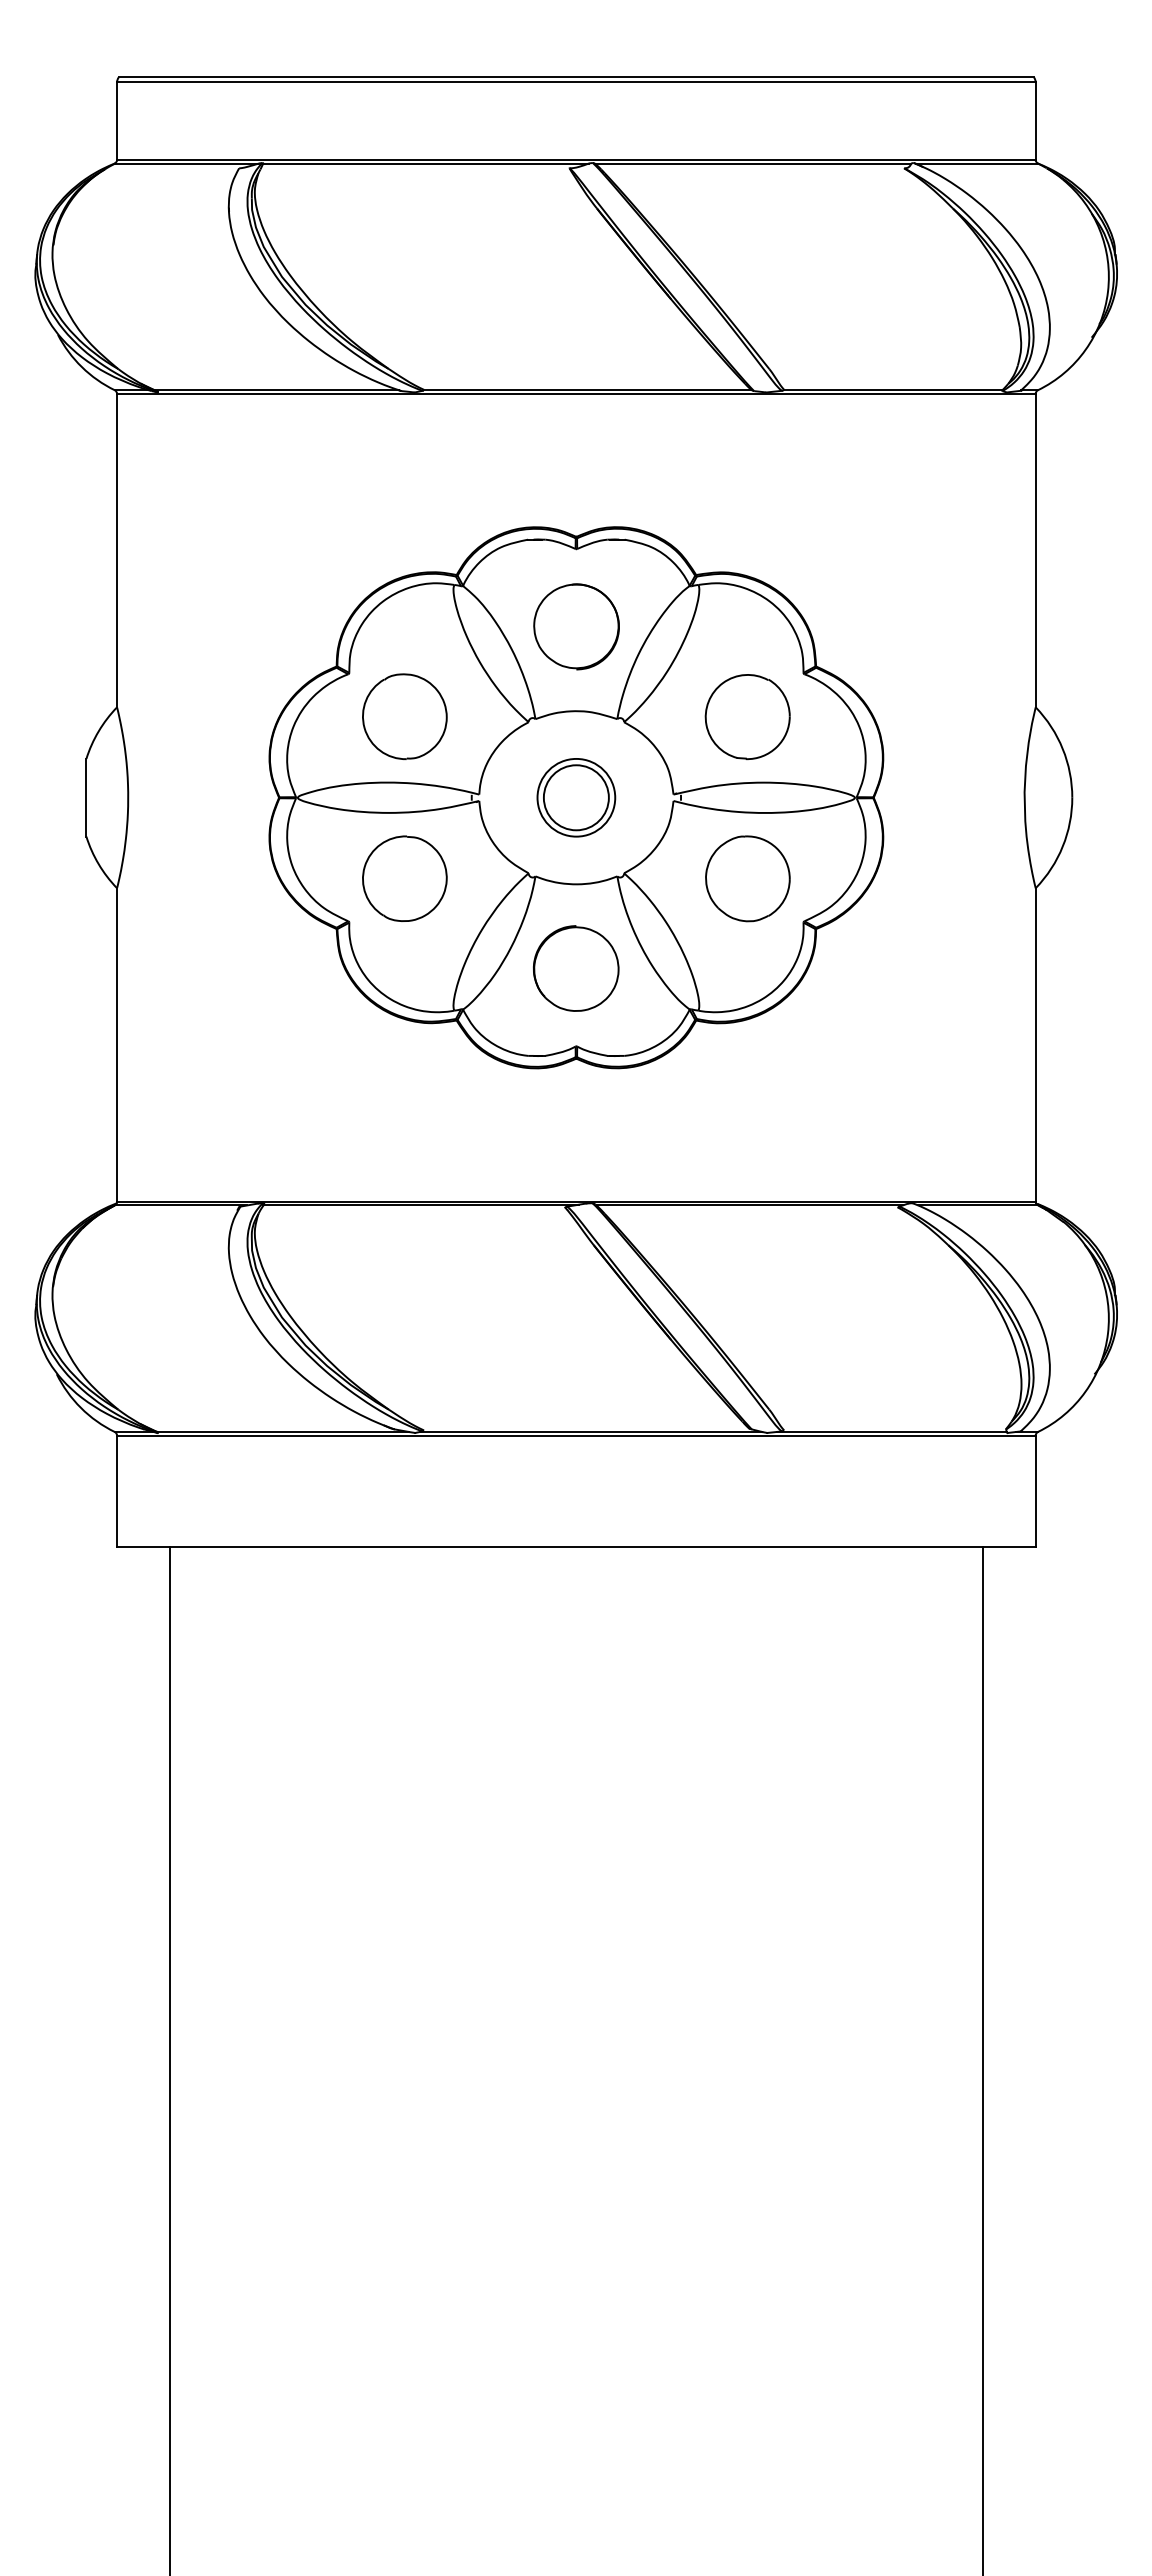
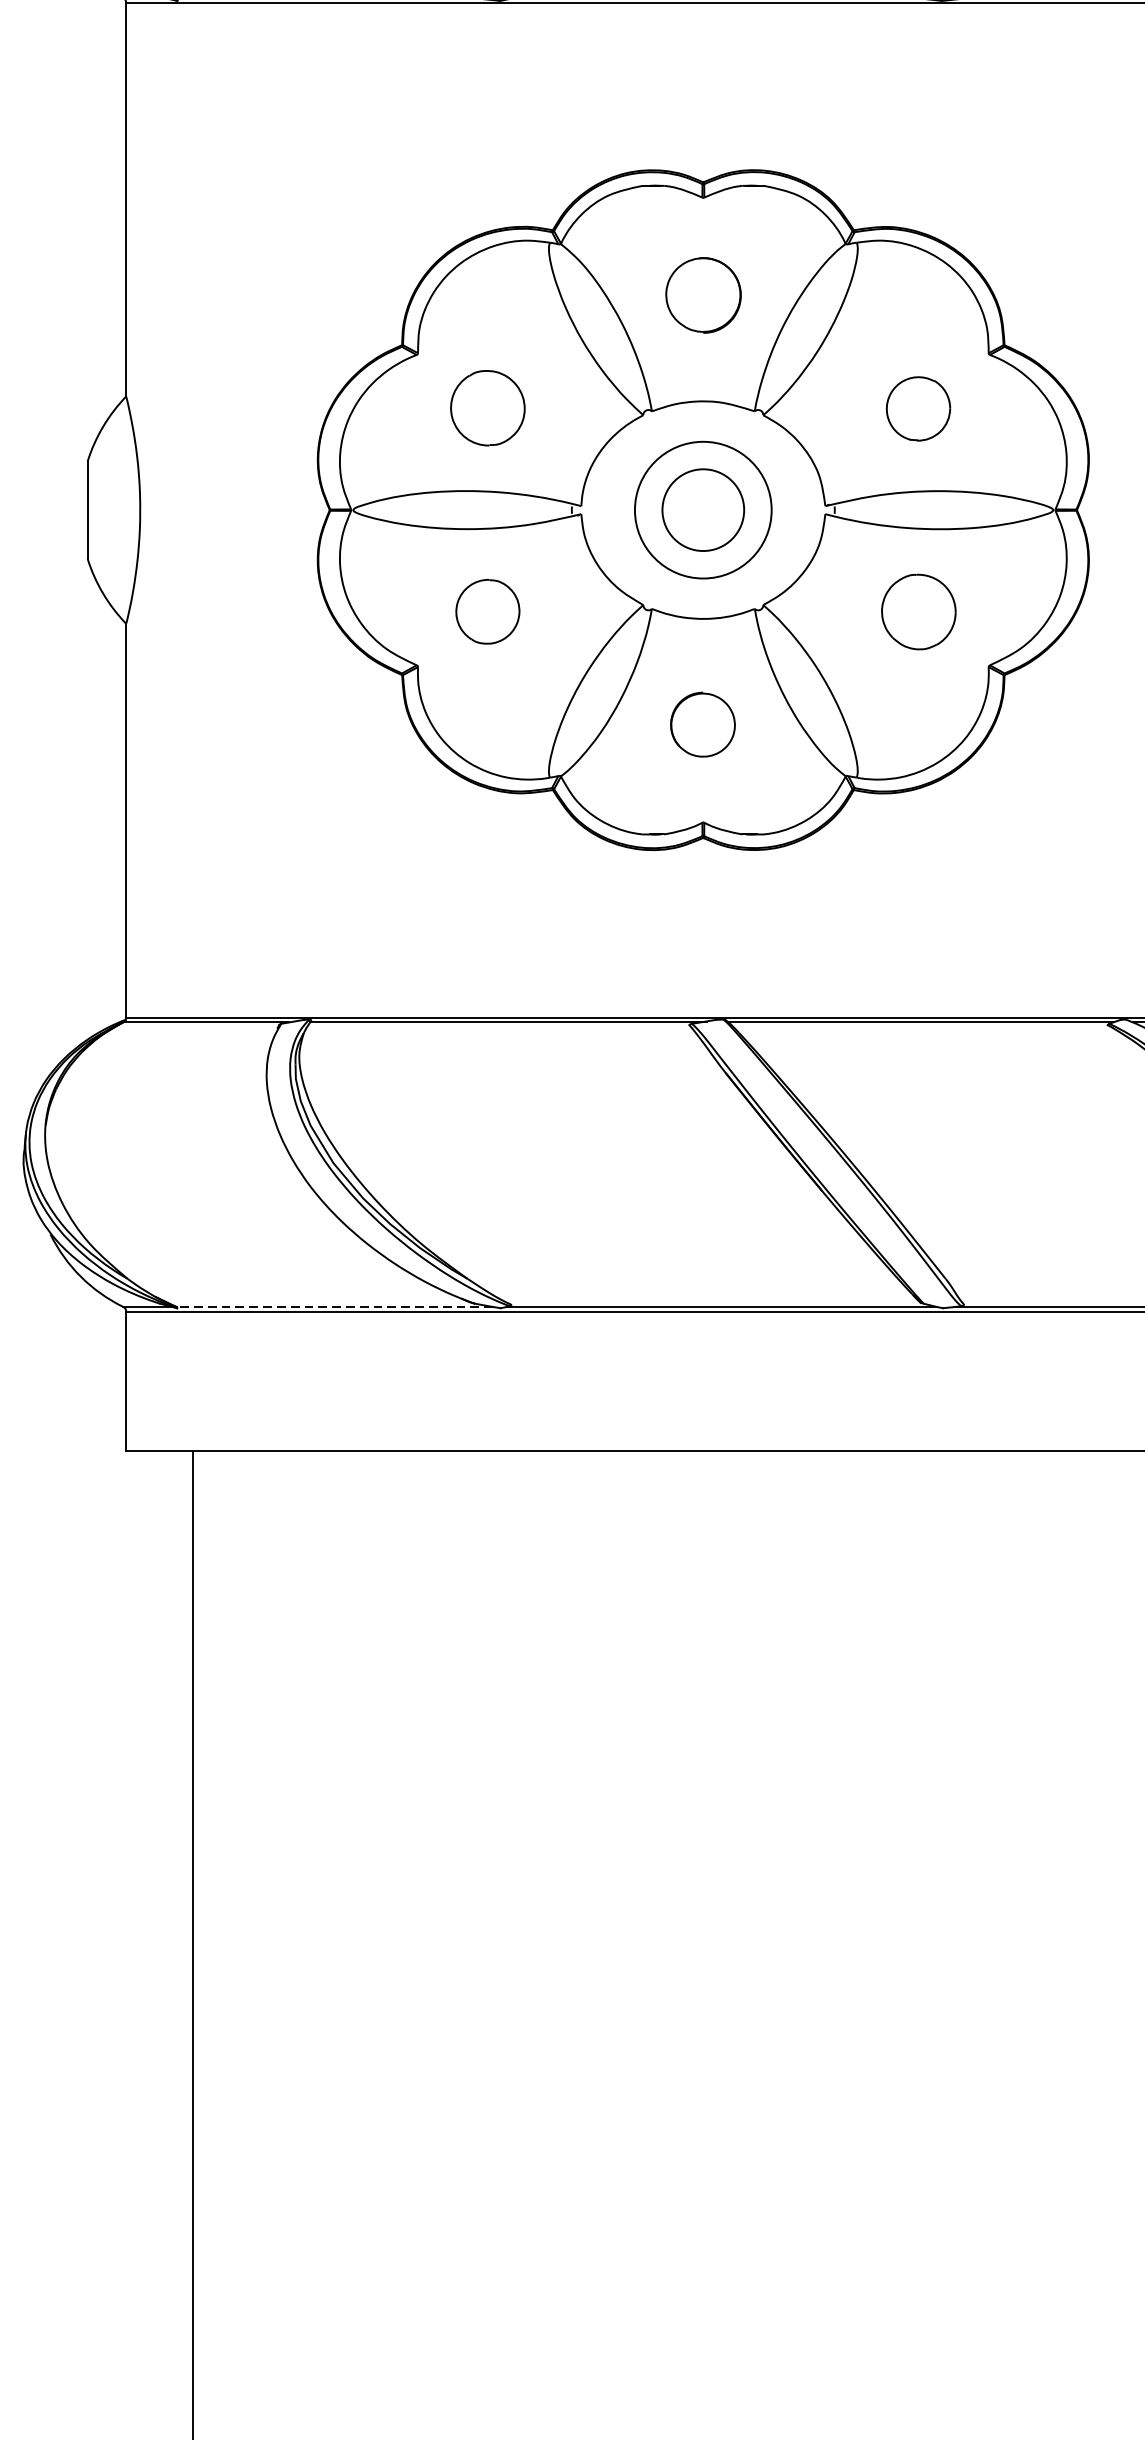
part: (576, 626) -> (703, 294), size x0.7
part: (404, 716) -> (487, 408), size x0.7
part: (747, 717) -> (918, 409), size x0.6
circle: (576, 797) -> (703, 509), size x1.4
part: (404, 878) -> (487, 611), size x0.6
part: (747, 878) -> (918, 611), size x0.7
part: (575, 968) -> (702, 724), size x0.6
line: (283, 1431) -> (335, 1306), solid -> dashed

